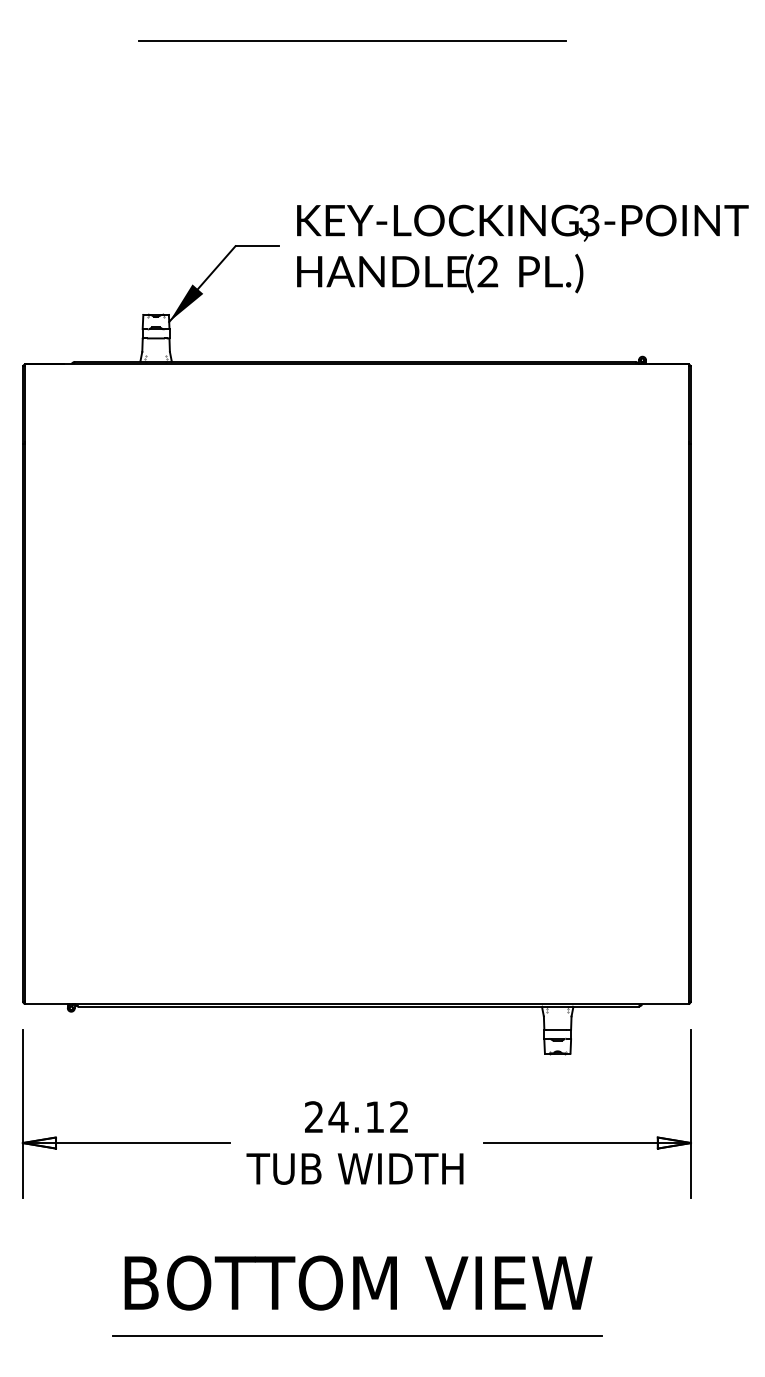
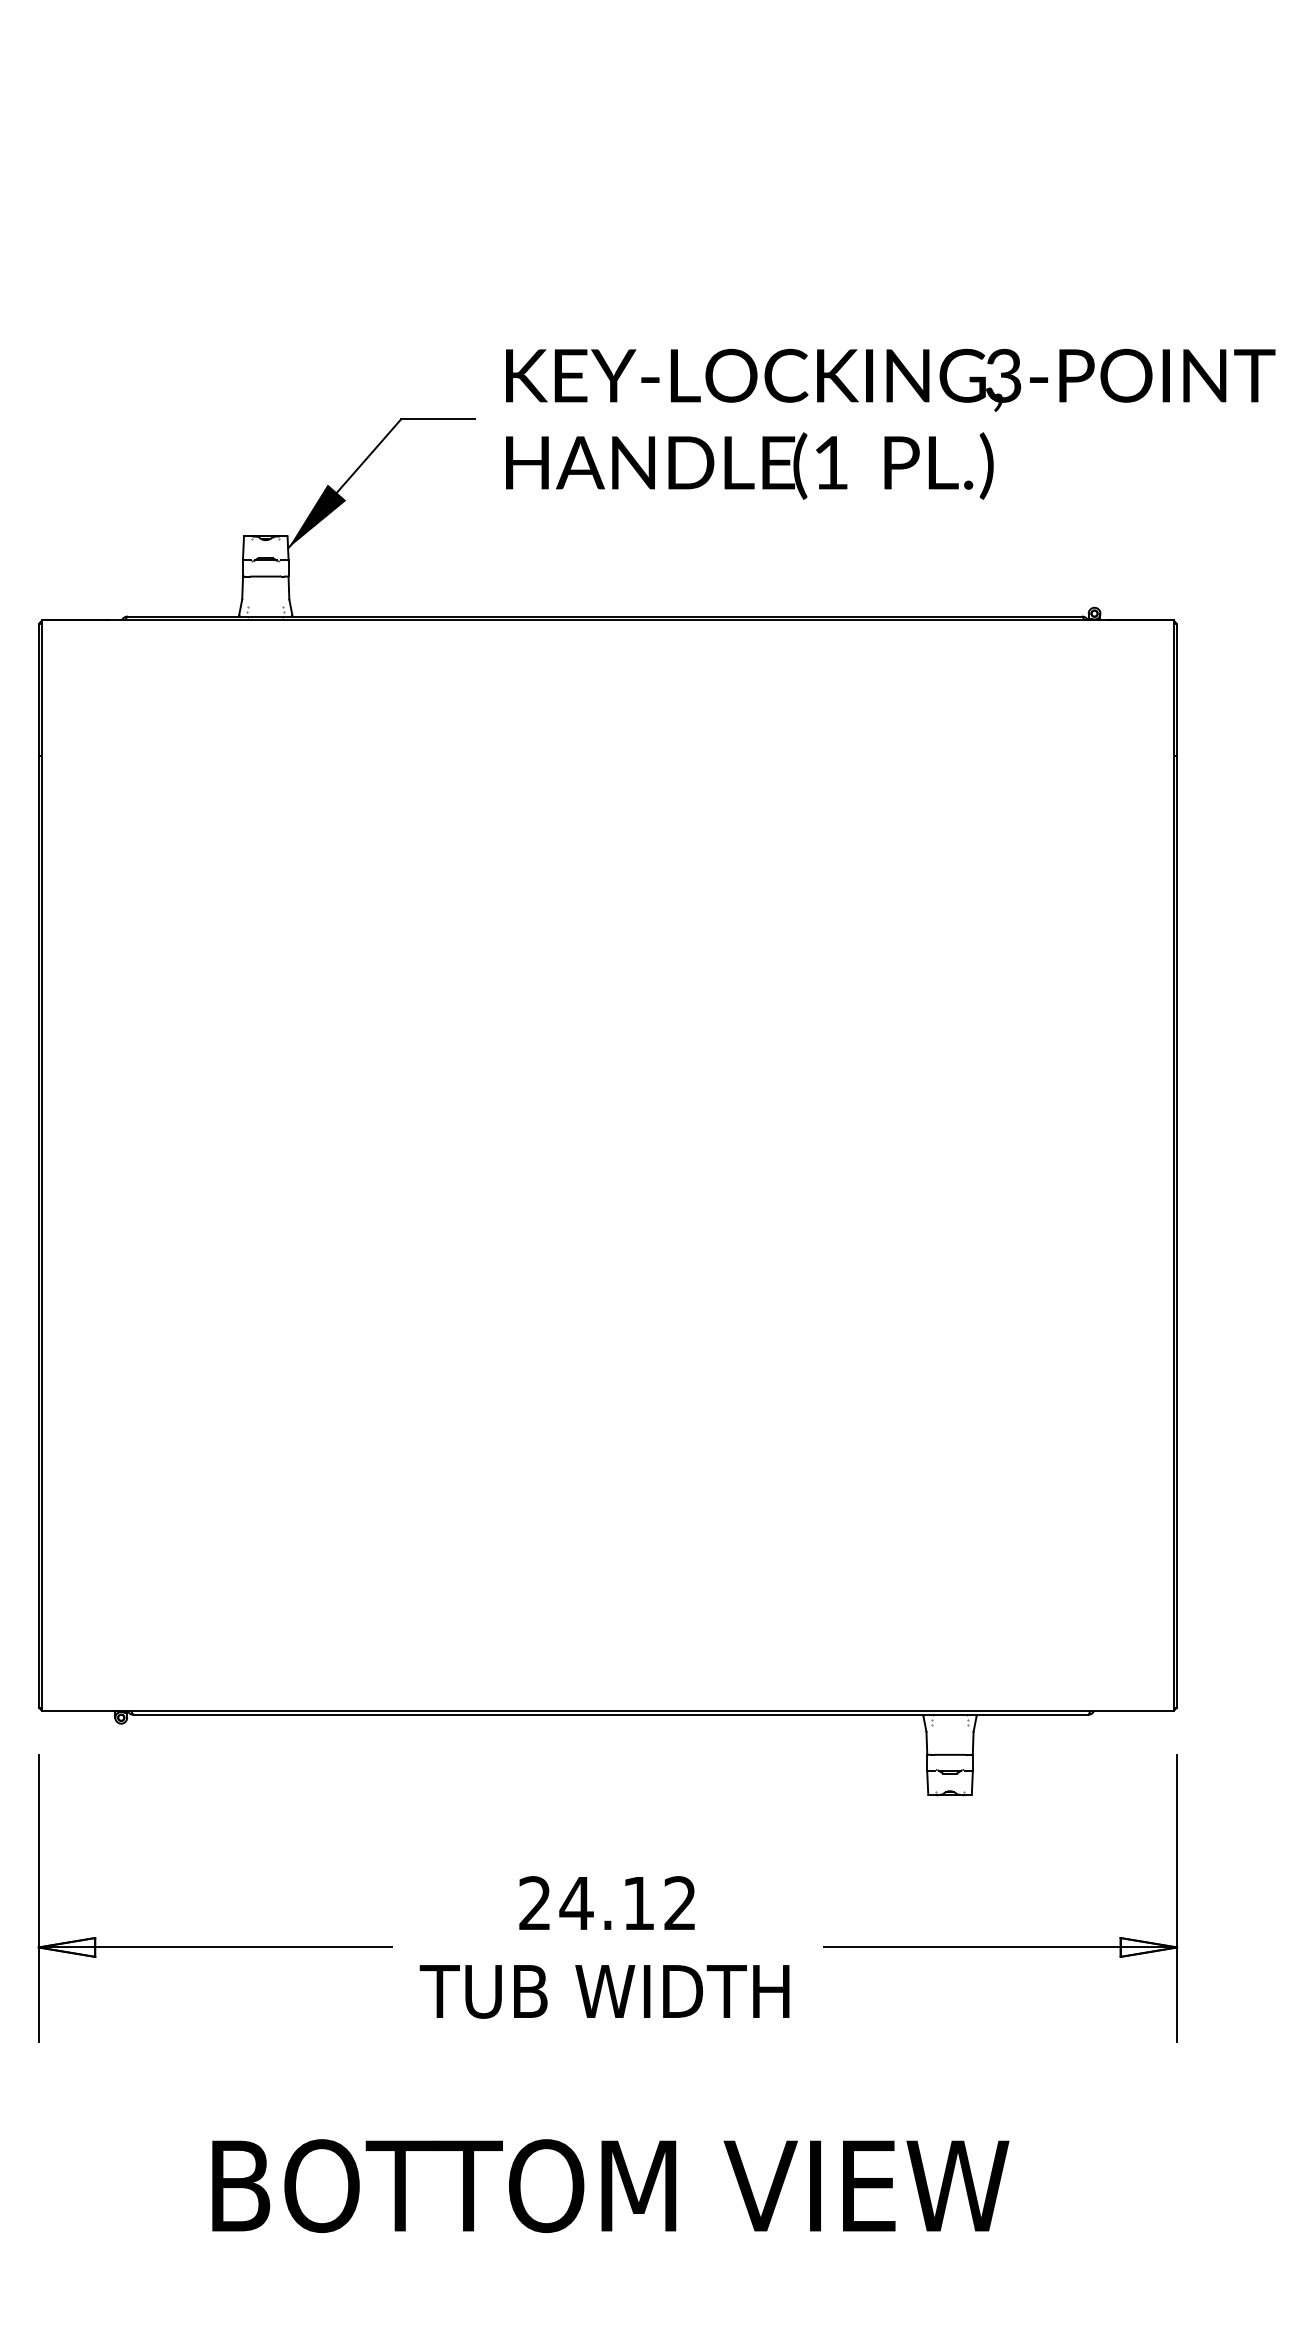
line: (352, 41) -> (600, 70), removed
text: (487, 271) -> (830, 462), (2 -> (1
line: (357, 1335) -> (608, 2275), removed

